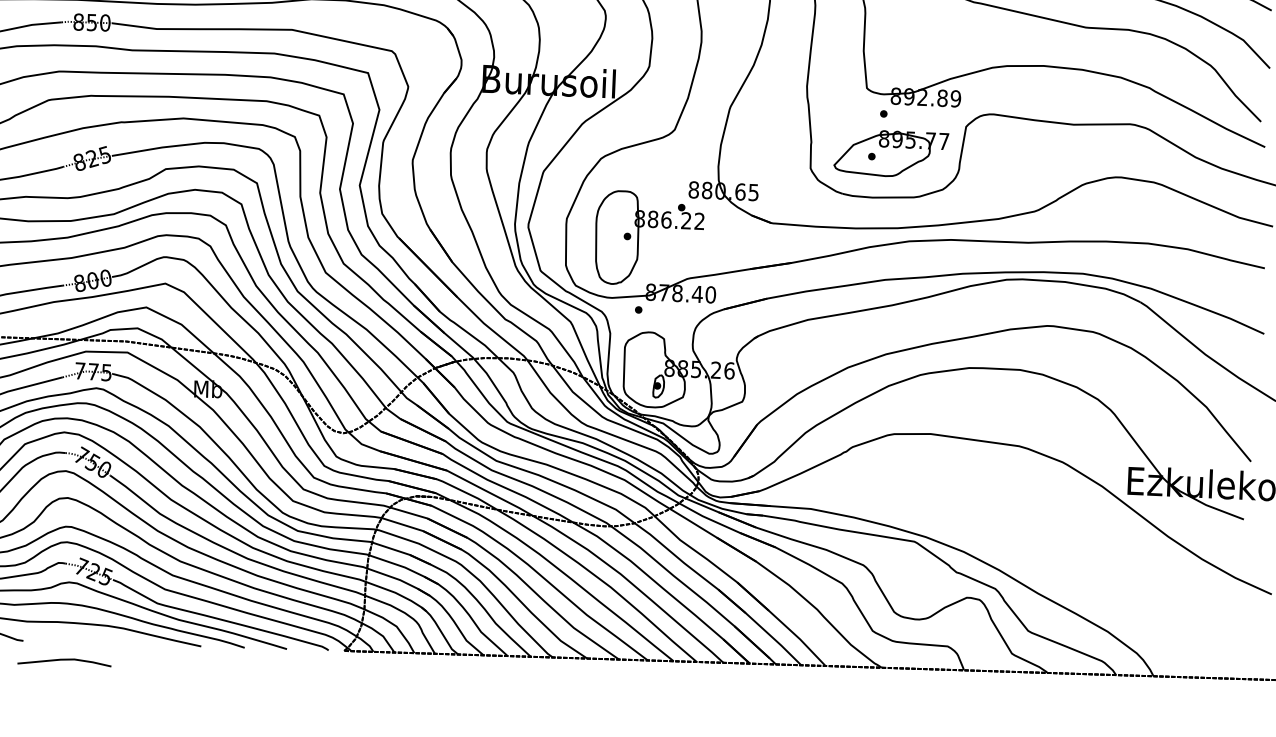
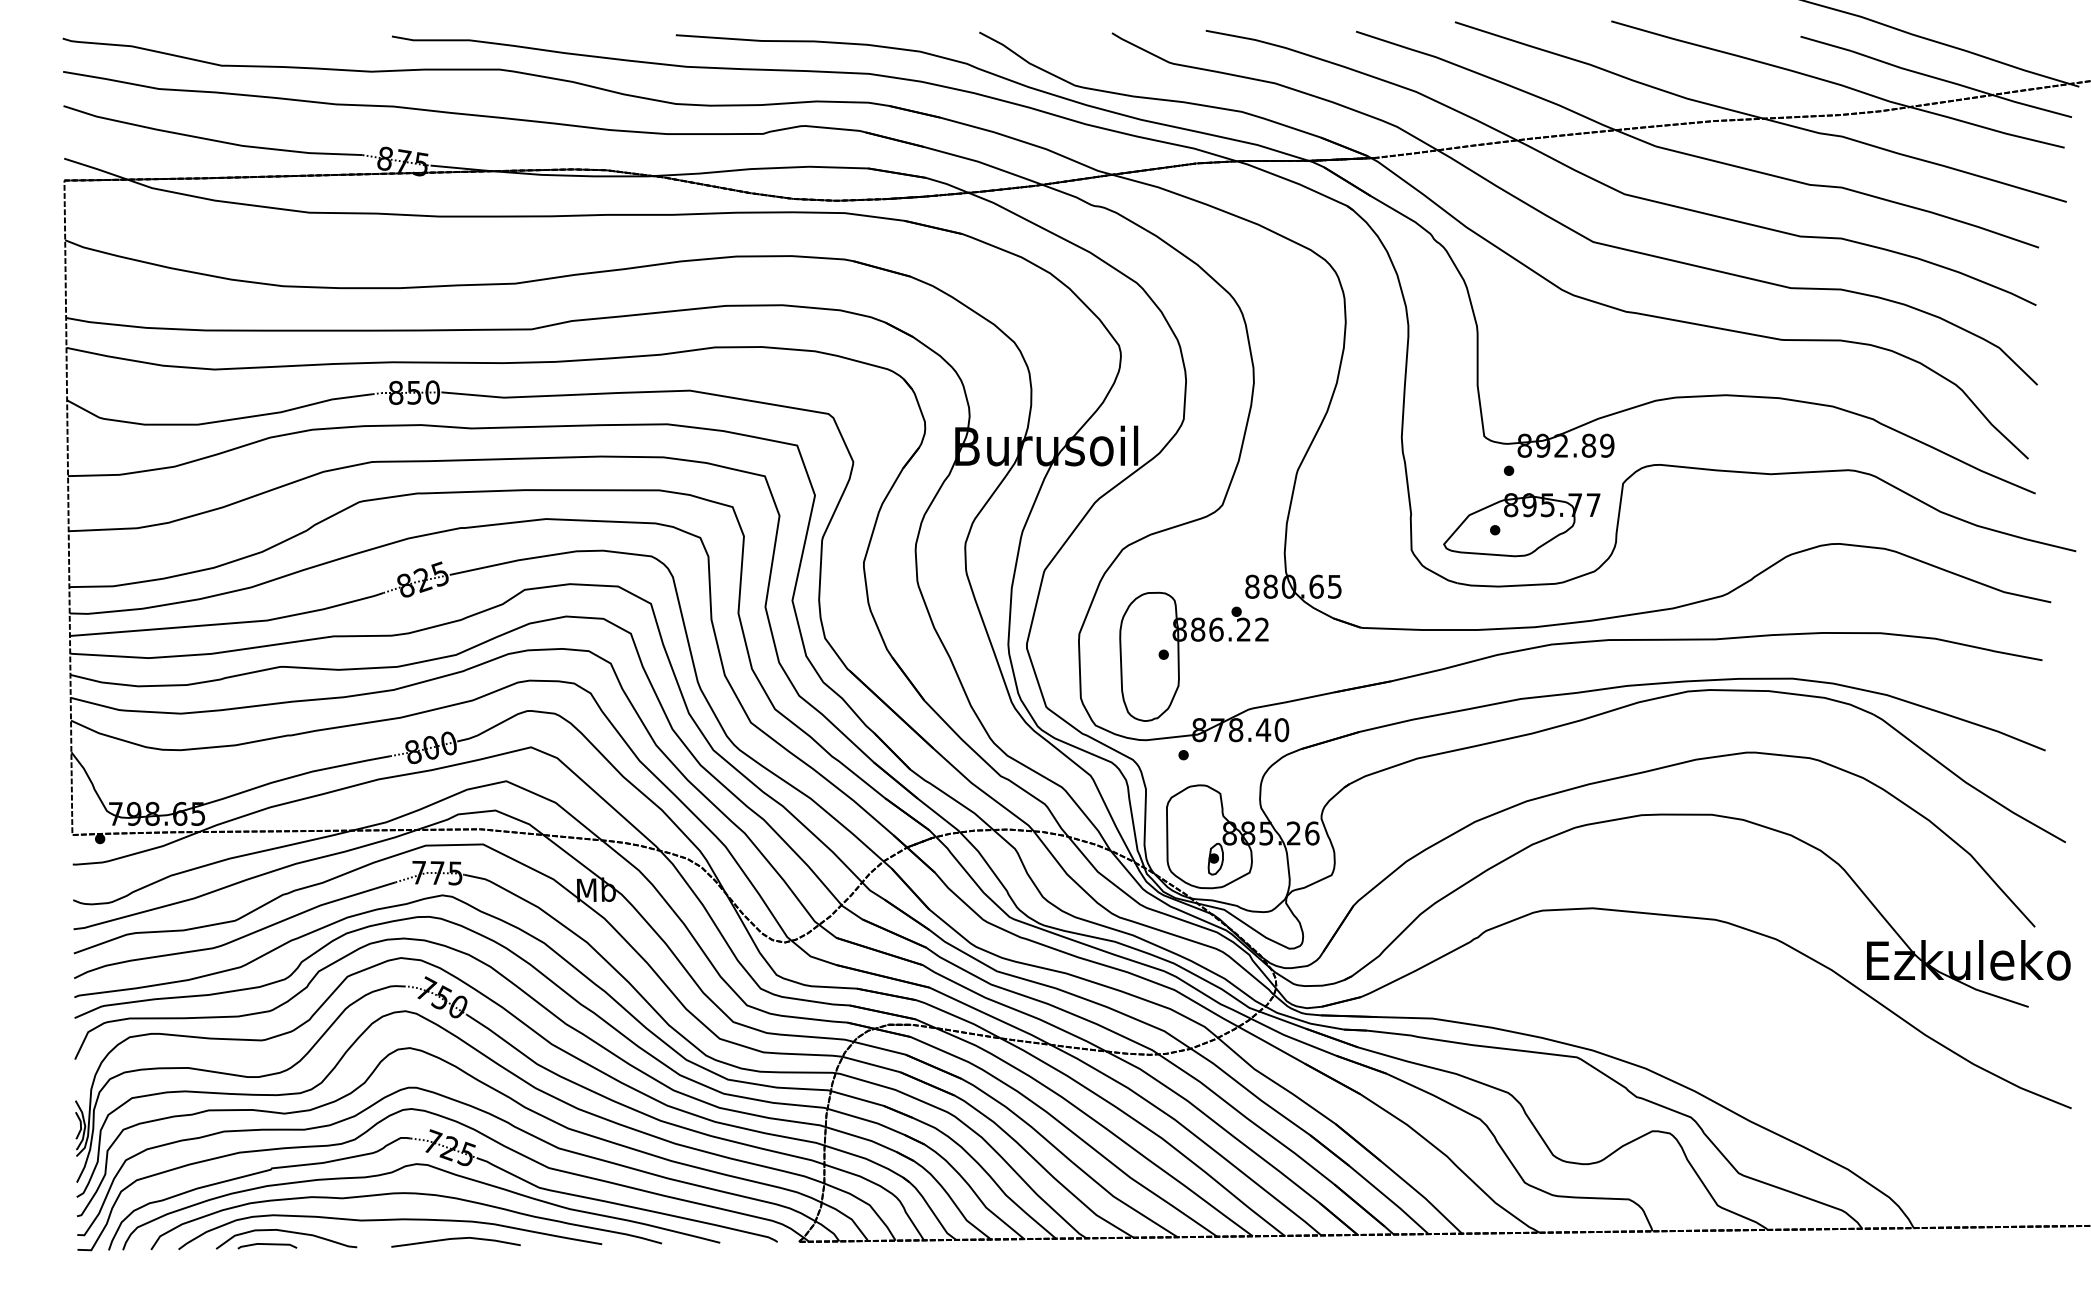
curve: (64, 660) -> (455, 1239), moved

